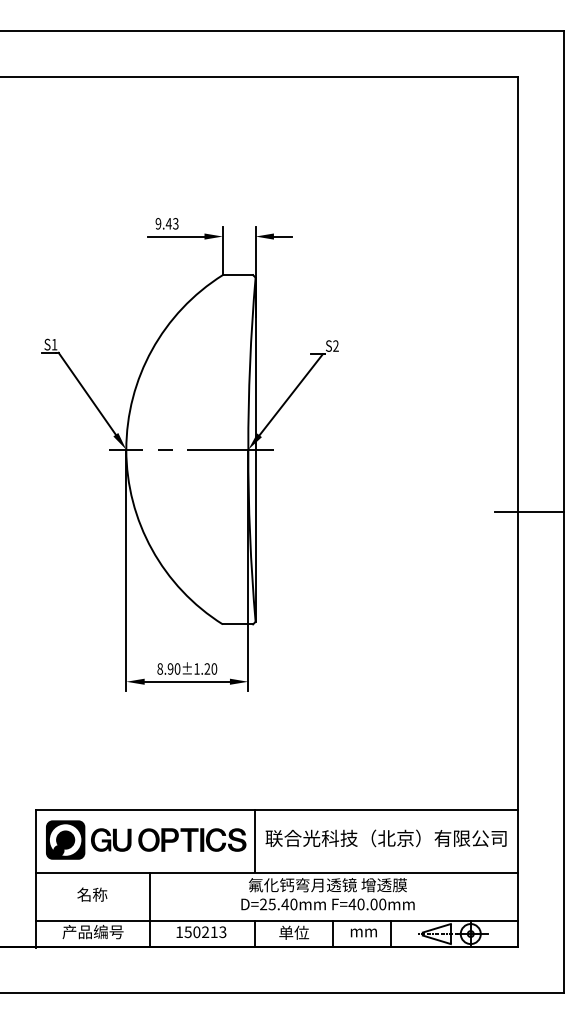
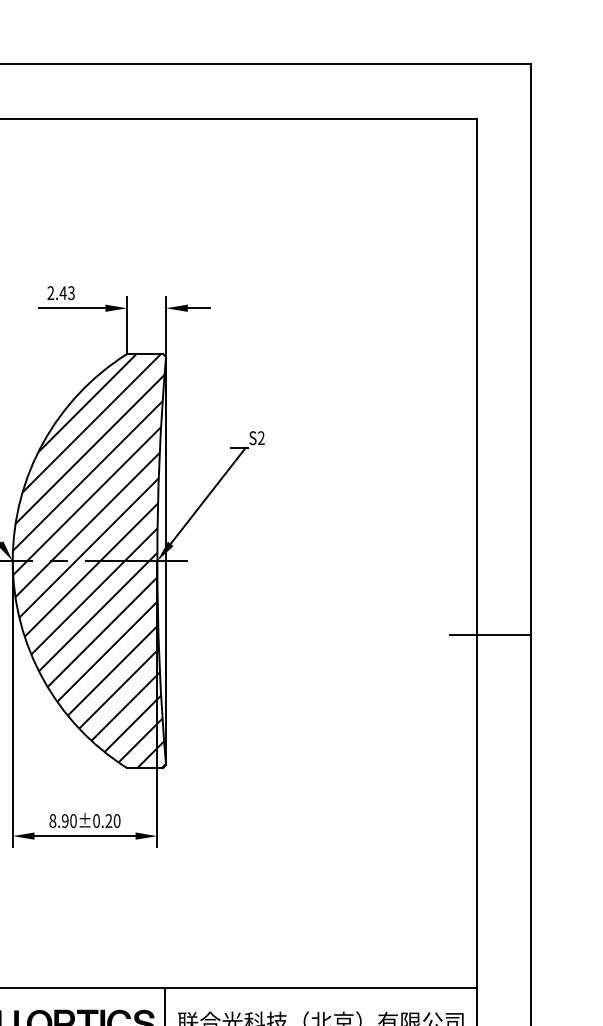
text: (158, 223) -> (50, 292), 9.43 -> 2.43
hatch: (190, 449) -> (88, 560), added
text: (196, 668) -> (95, 820), 8.90±1.20 -> 8.90±0.20

